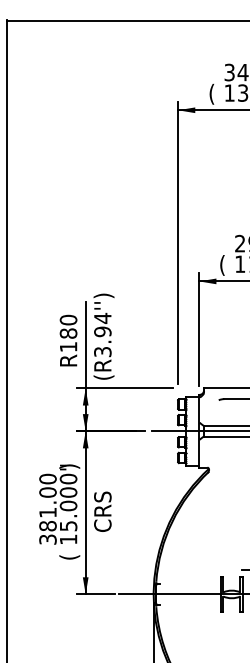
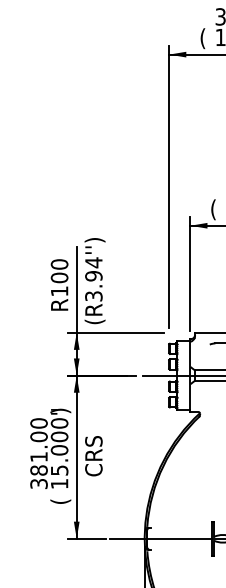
text: (68, 333) -> (59, 277), R180 -> R100

